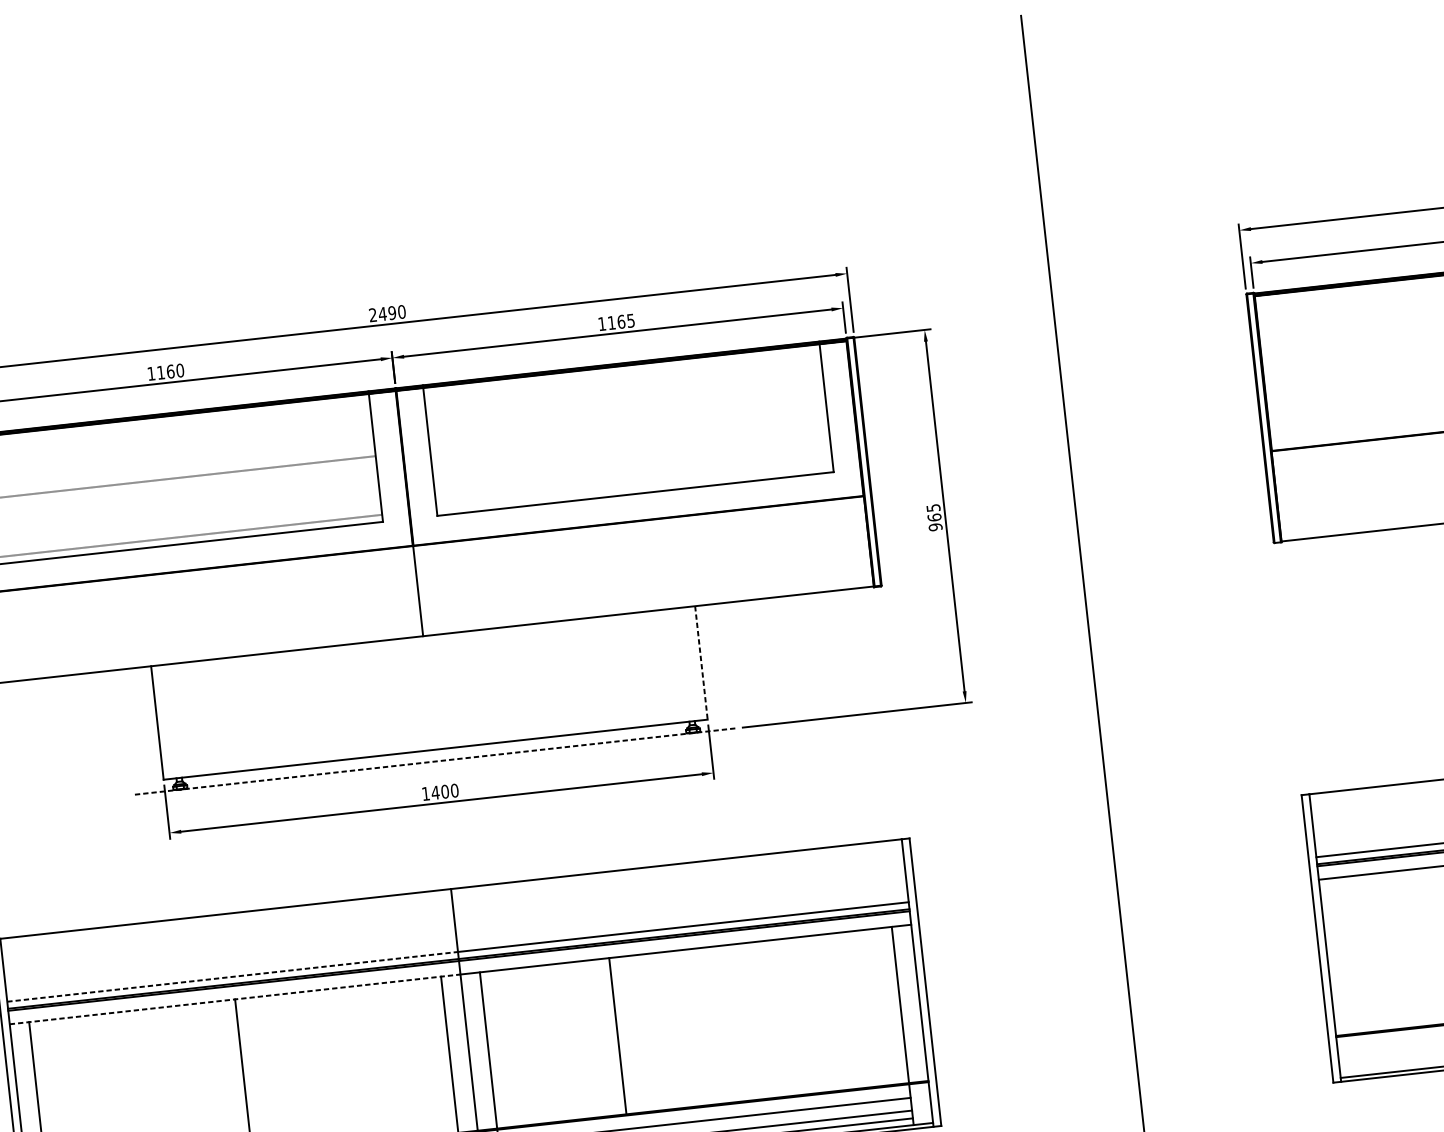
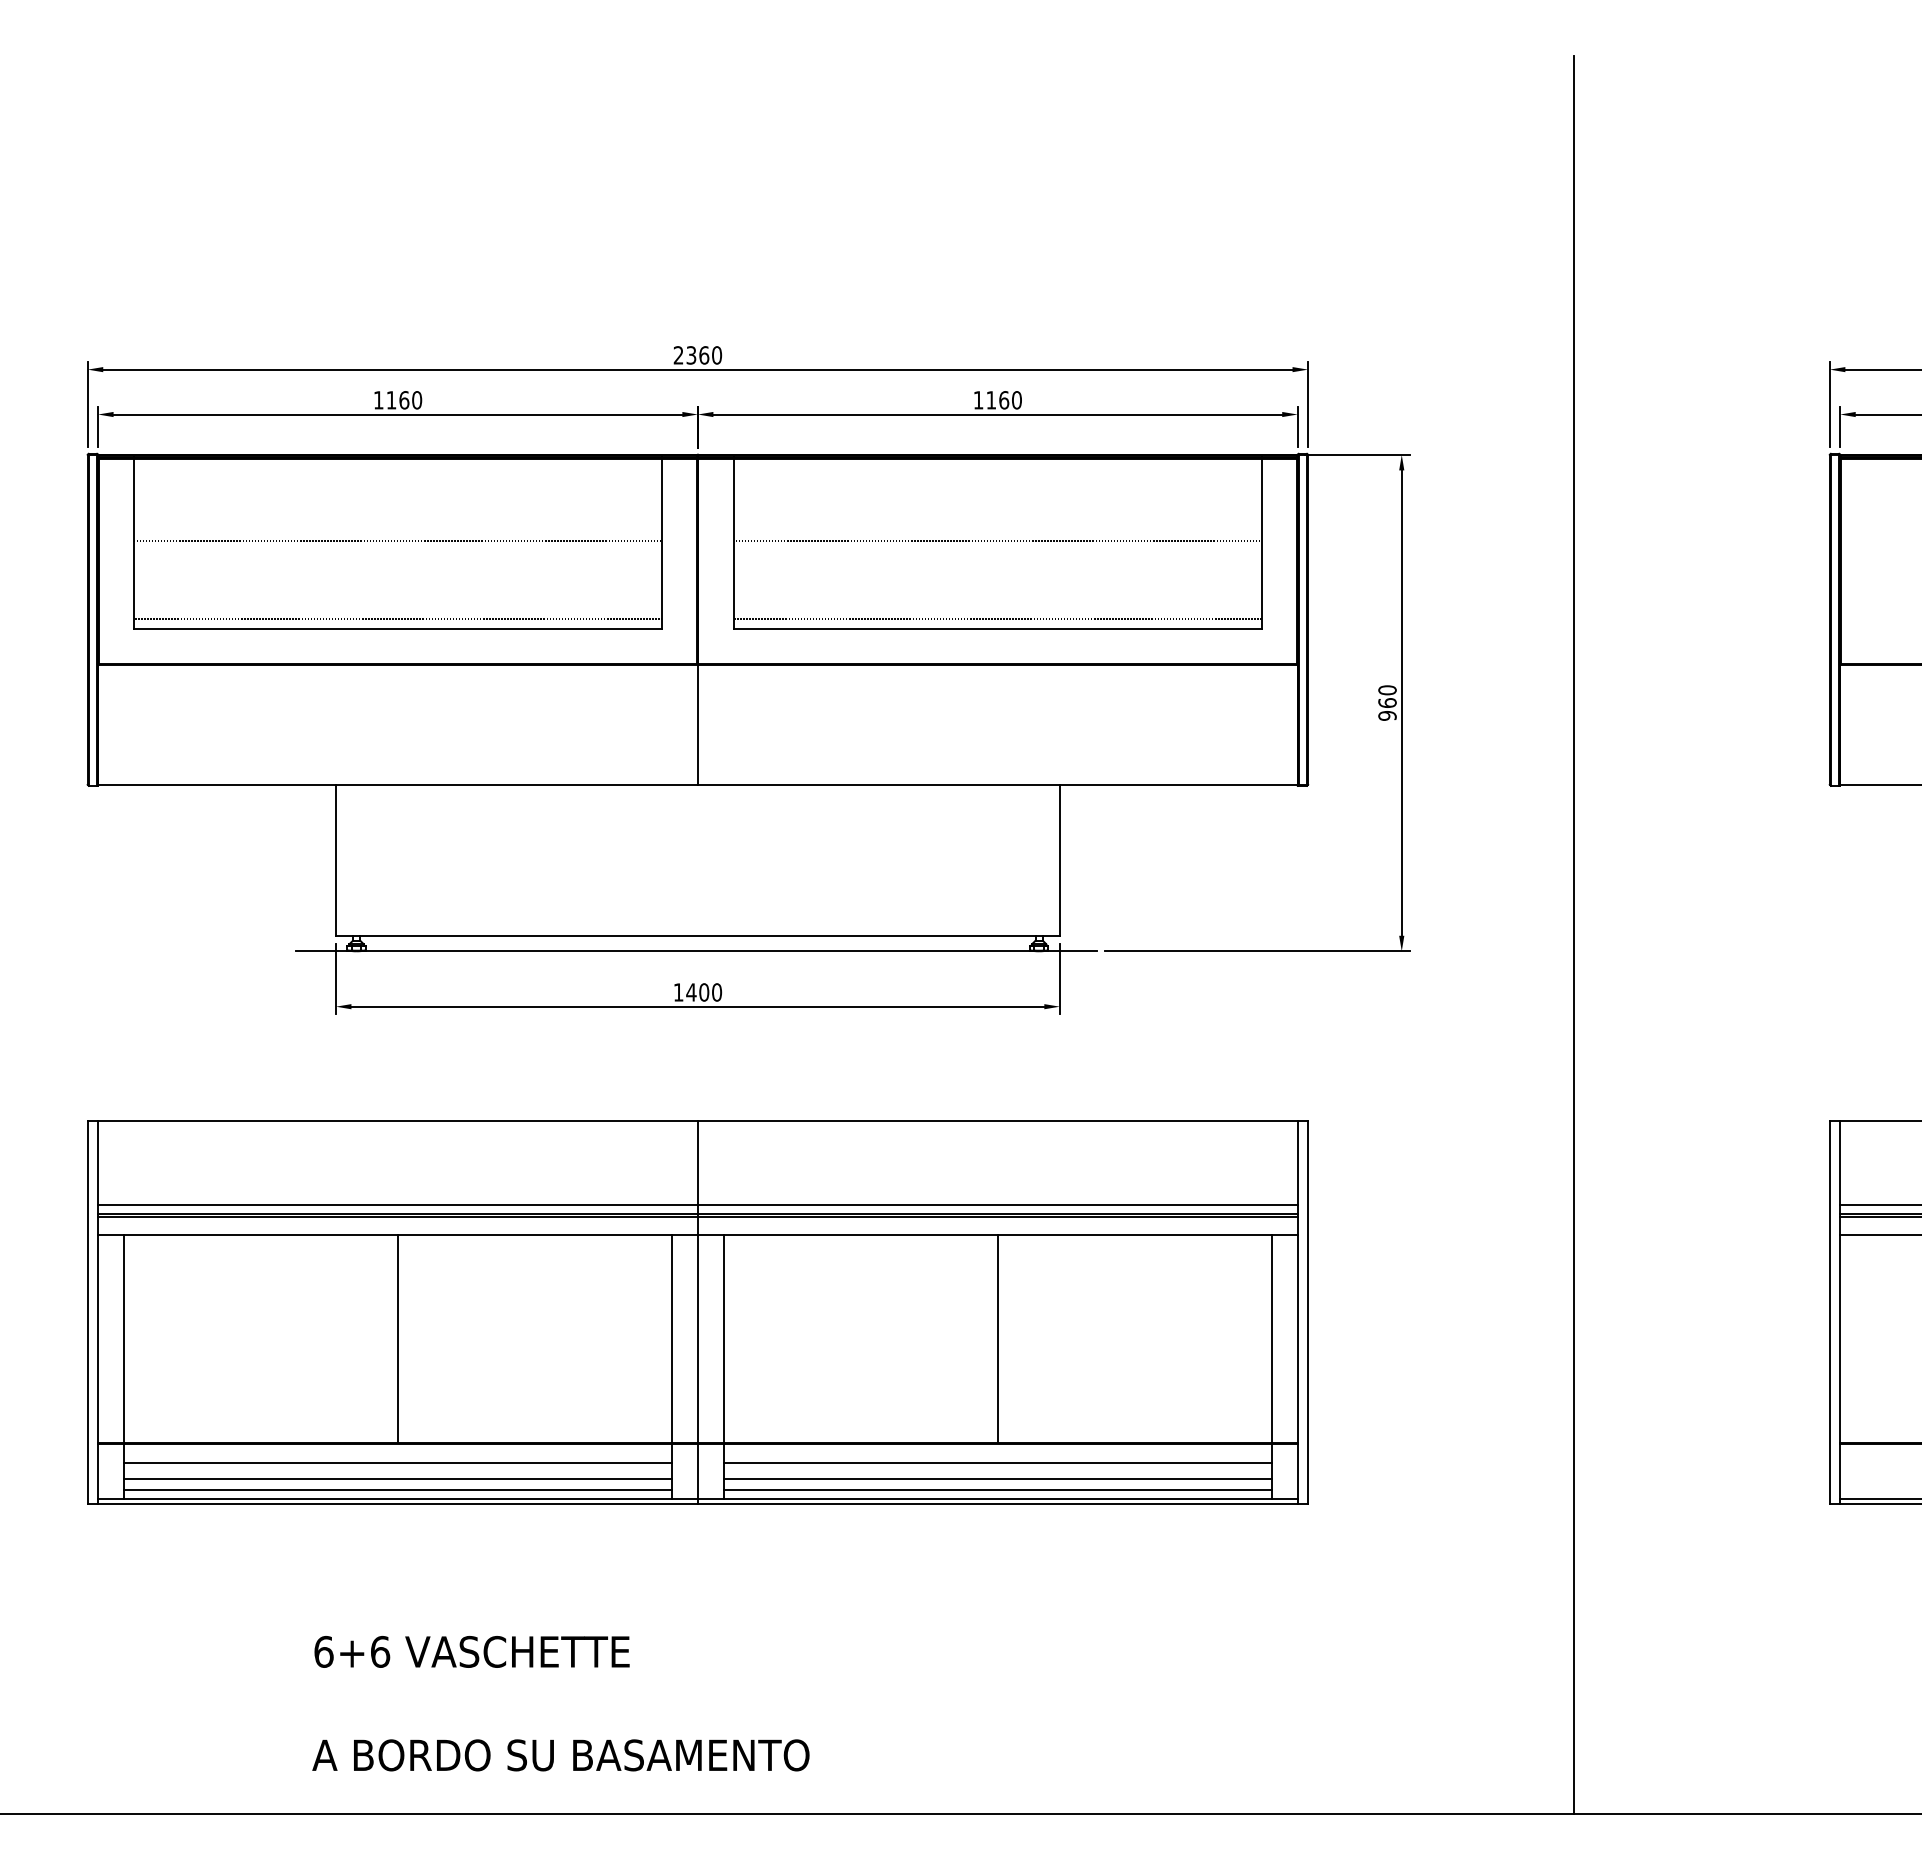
text: (387, 313) -> (697, 355), 2490 -> 2360
text: (630, 321) -> (1016, 400), 1165 -> 1160
line: (628, 428) -> (997, 541), added
line: (634, 487) -> (997, 619), added
text: (933, 508) -> (1387, 690), 965 -> 960
line: (701, 663) -> (1059, 860), dashed -> solid
line: (435, 761) -> (696, 951), dashed -> solid
line: (232, 976) -> (397, 1204), dashed -> solid
line: (234, 999) -> (397, 1234), dashed -> solid
line: (617, 1035) -> (997, 1338), moved

